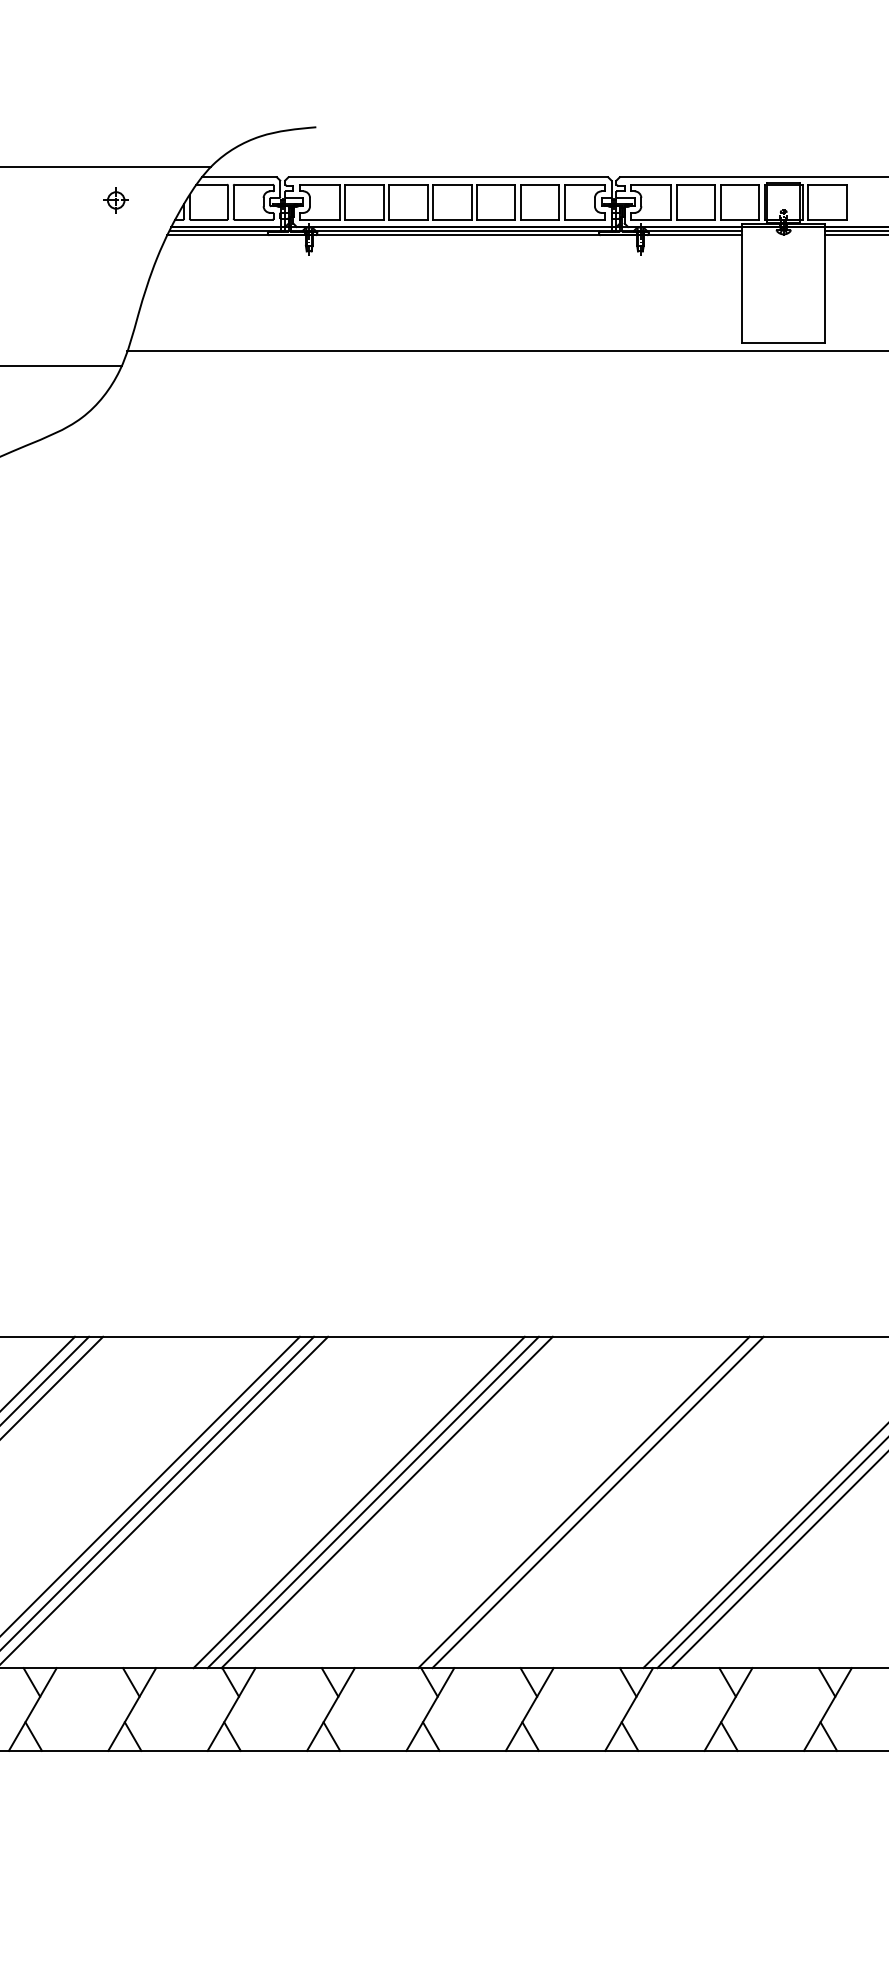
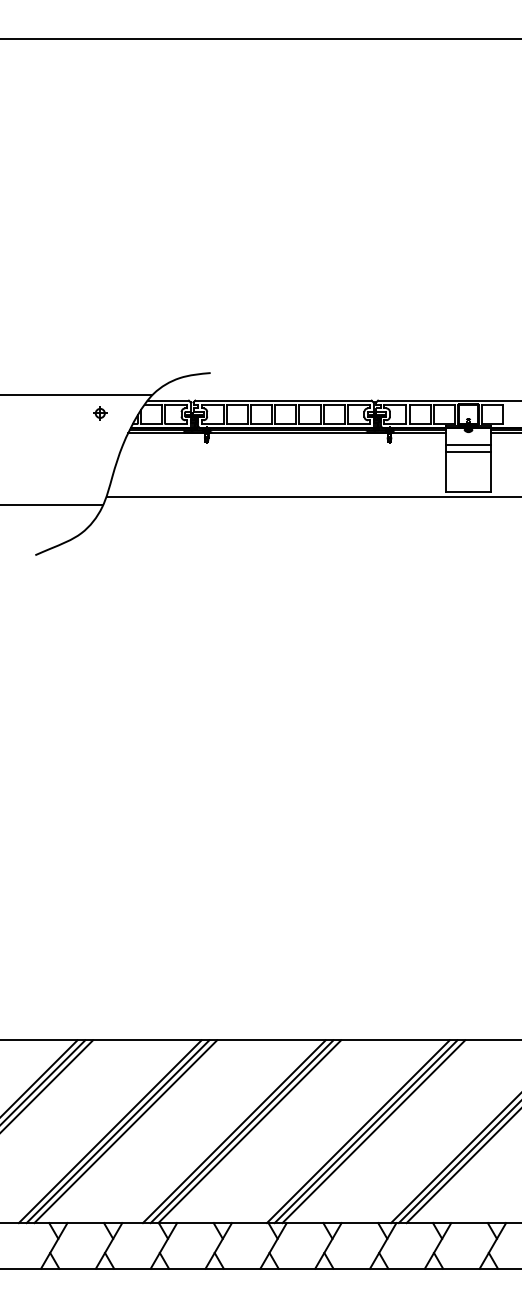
line: (783, 258) -> (468, 445), added
line: (783, 271) -> (468, 452), added
line: (611, 1502) -> (373, 1131), added

